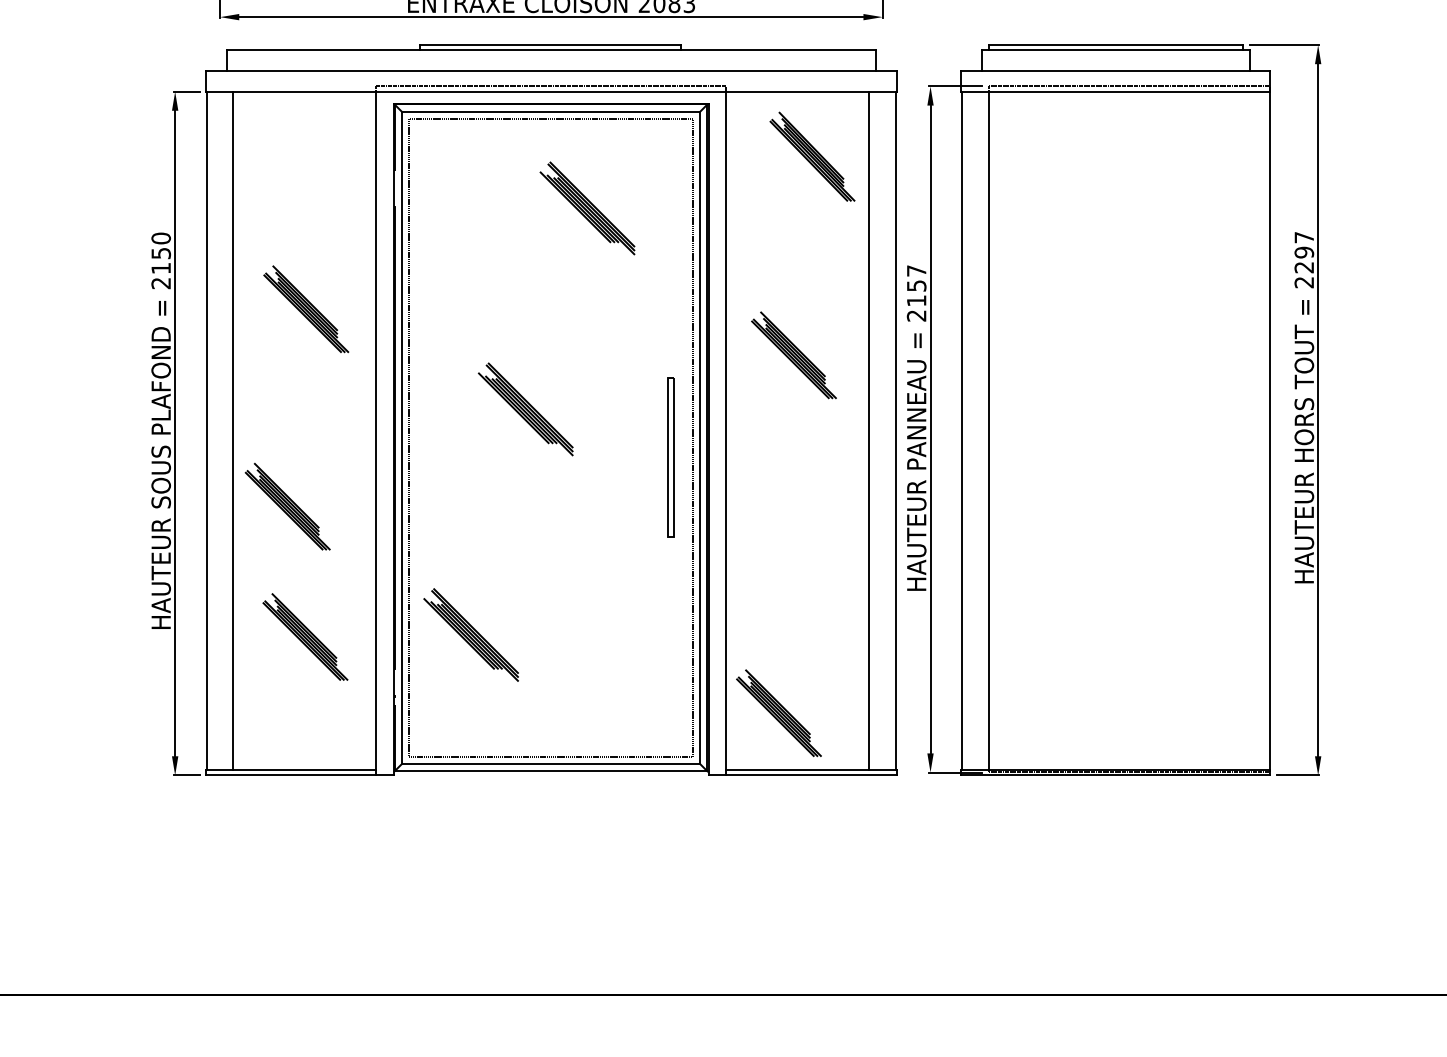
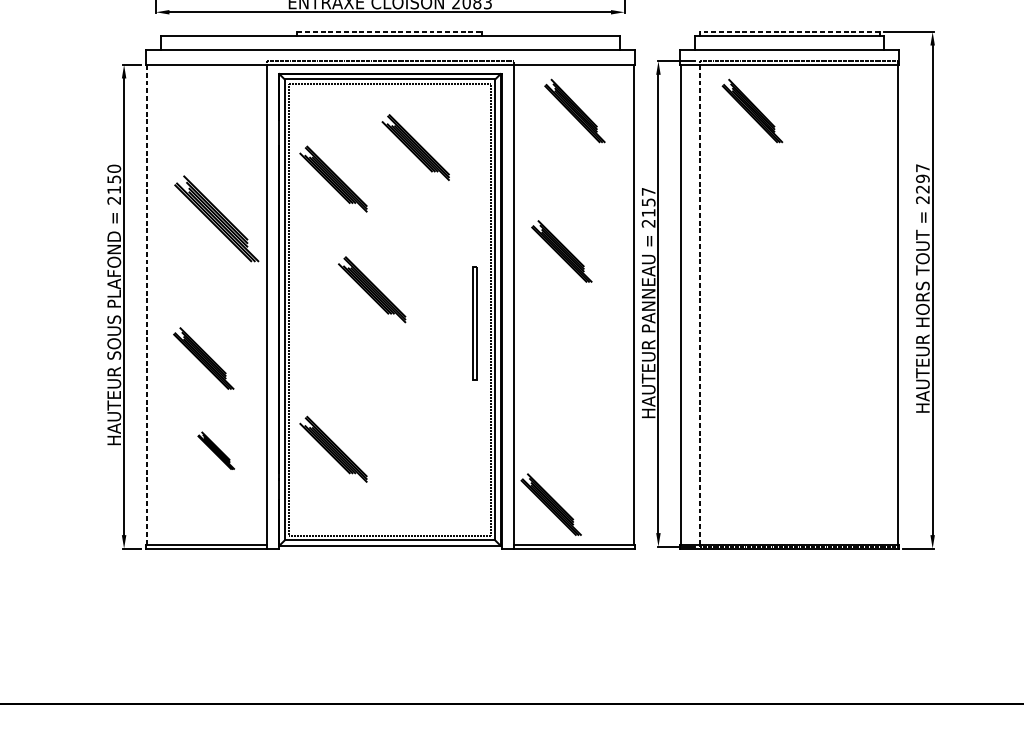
line: (550, 45) -> (389, 32), solid -> dashed
line: (1115, 45) -> (789, 32), solid -> dashed
part: (1063, 156) -> (752, 110), added
part: (470, 252) -> (333, 178), added
part: (306, 309) -> (217, 219), size x1.4
line: (206, 430) -> (146, 304), solid -> dashed
line: (233, 430) -> (165, 304), removed
line: (869, 430) -> (615, 304), removed
line: (988, 430) -> (699, 304), solid -> dashed
part: (305, 636) -> (216, 450), size x0.6

